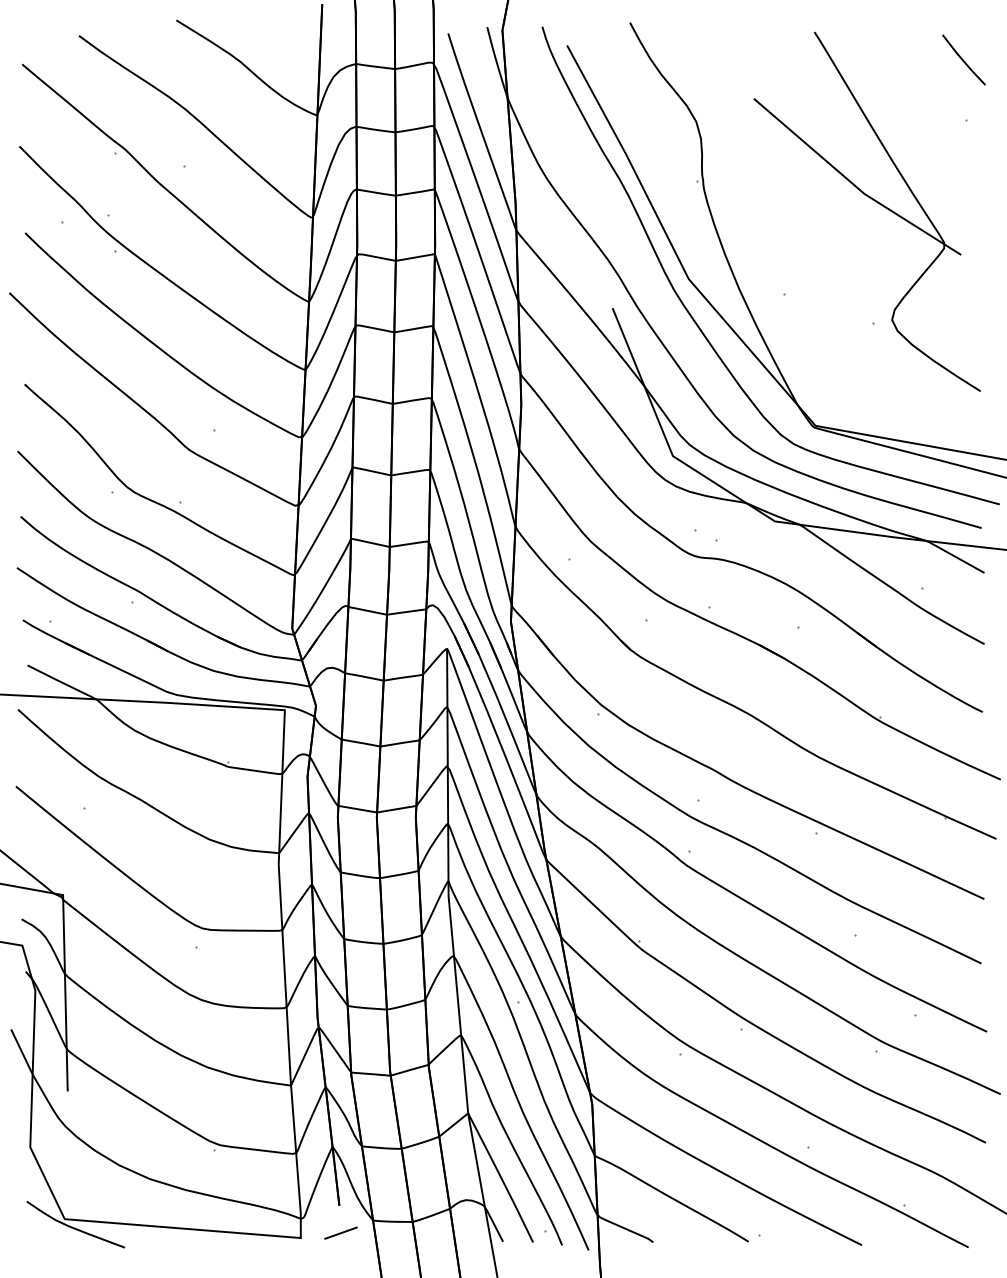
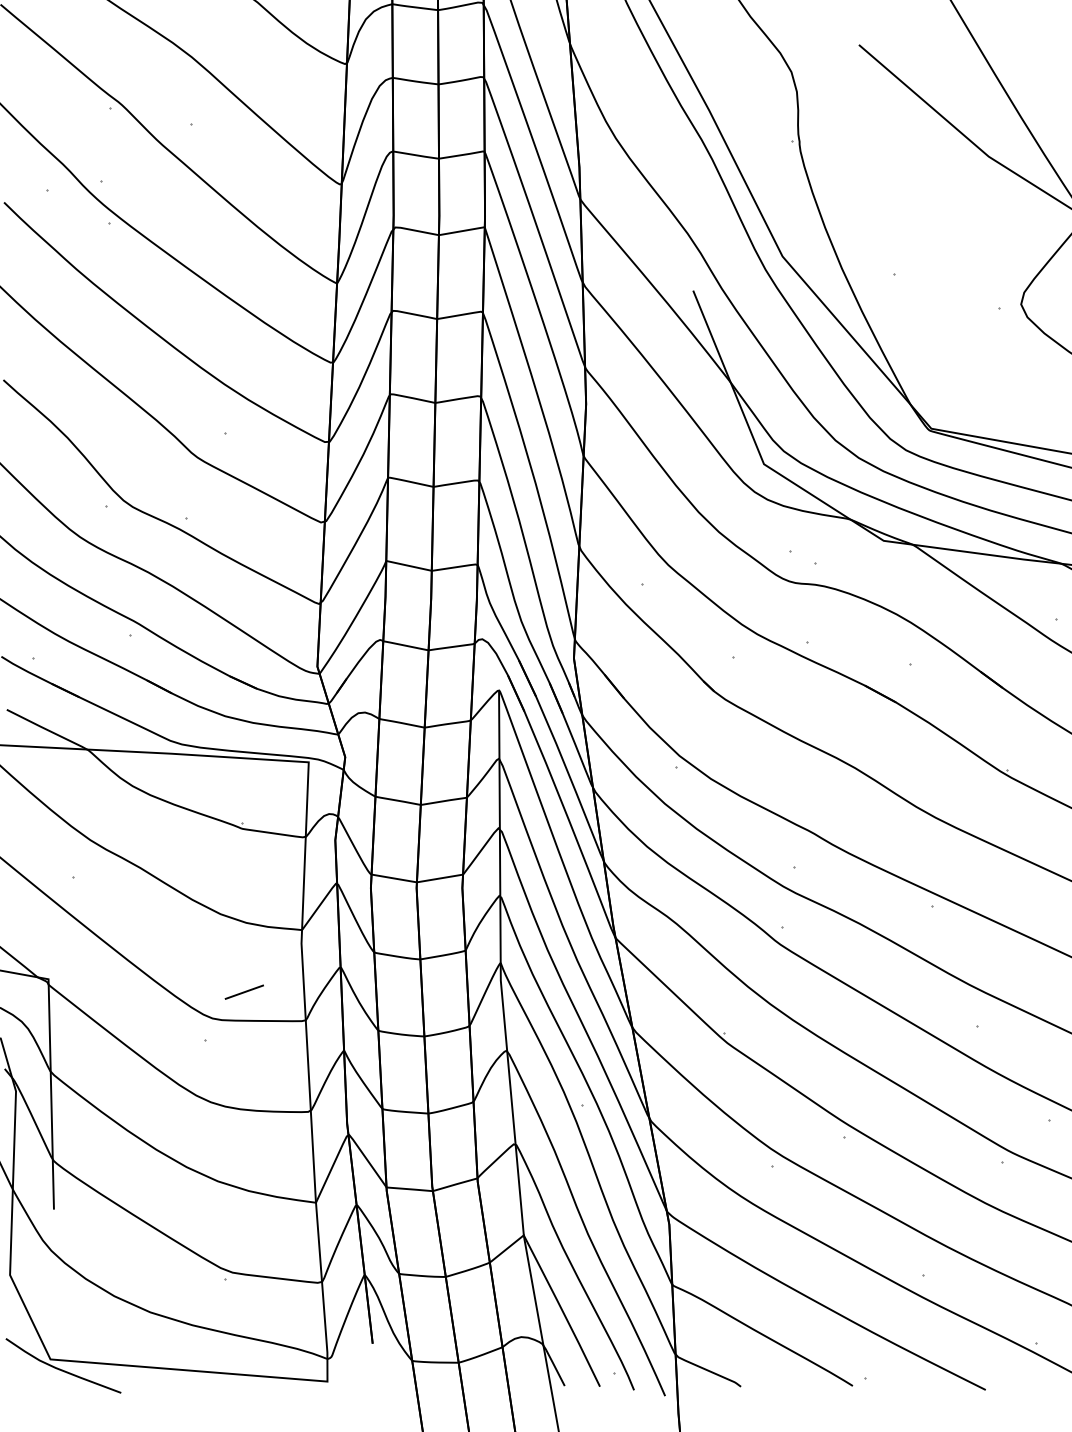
line: (340, 1232) -> (243, 991), moved

